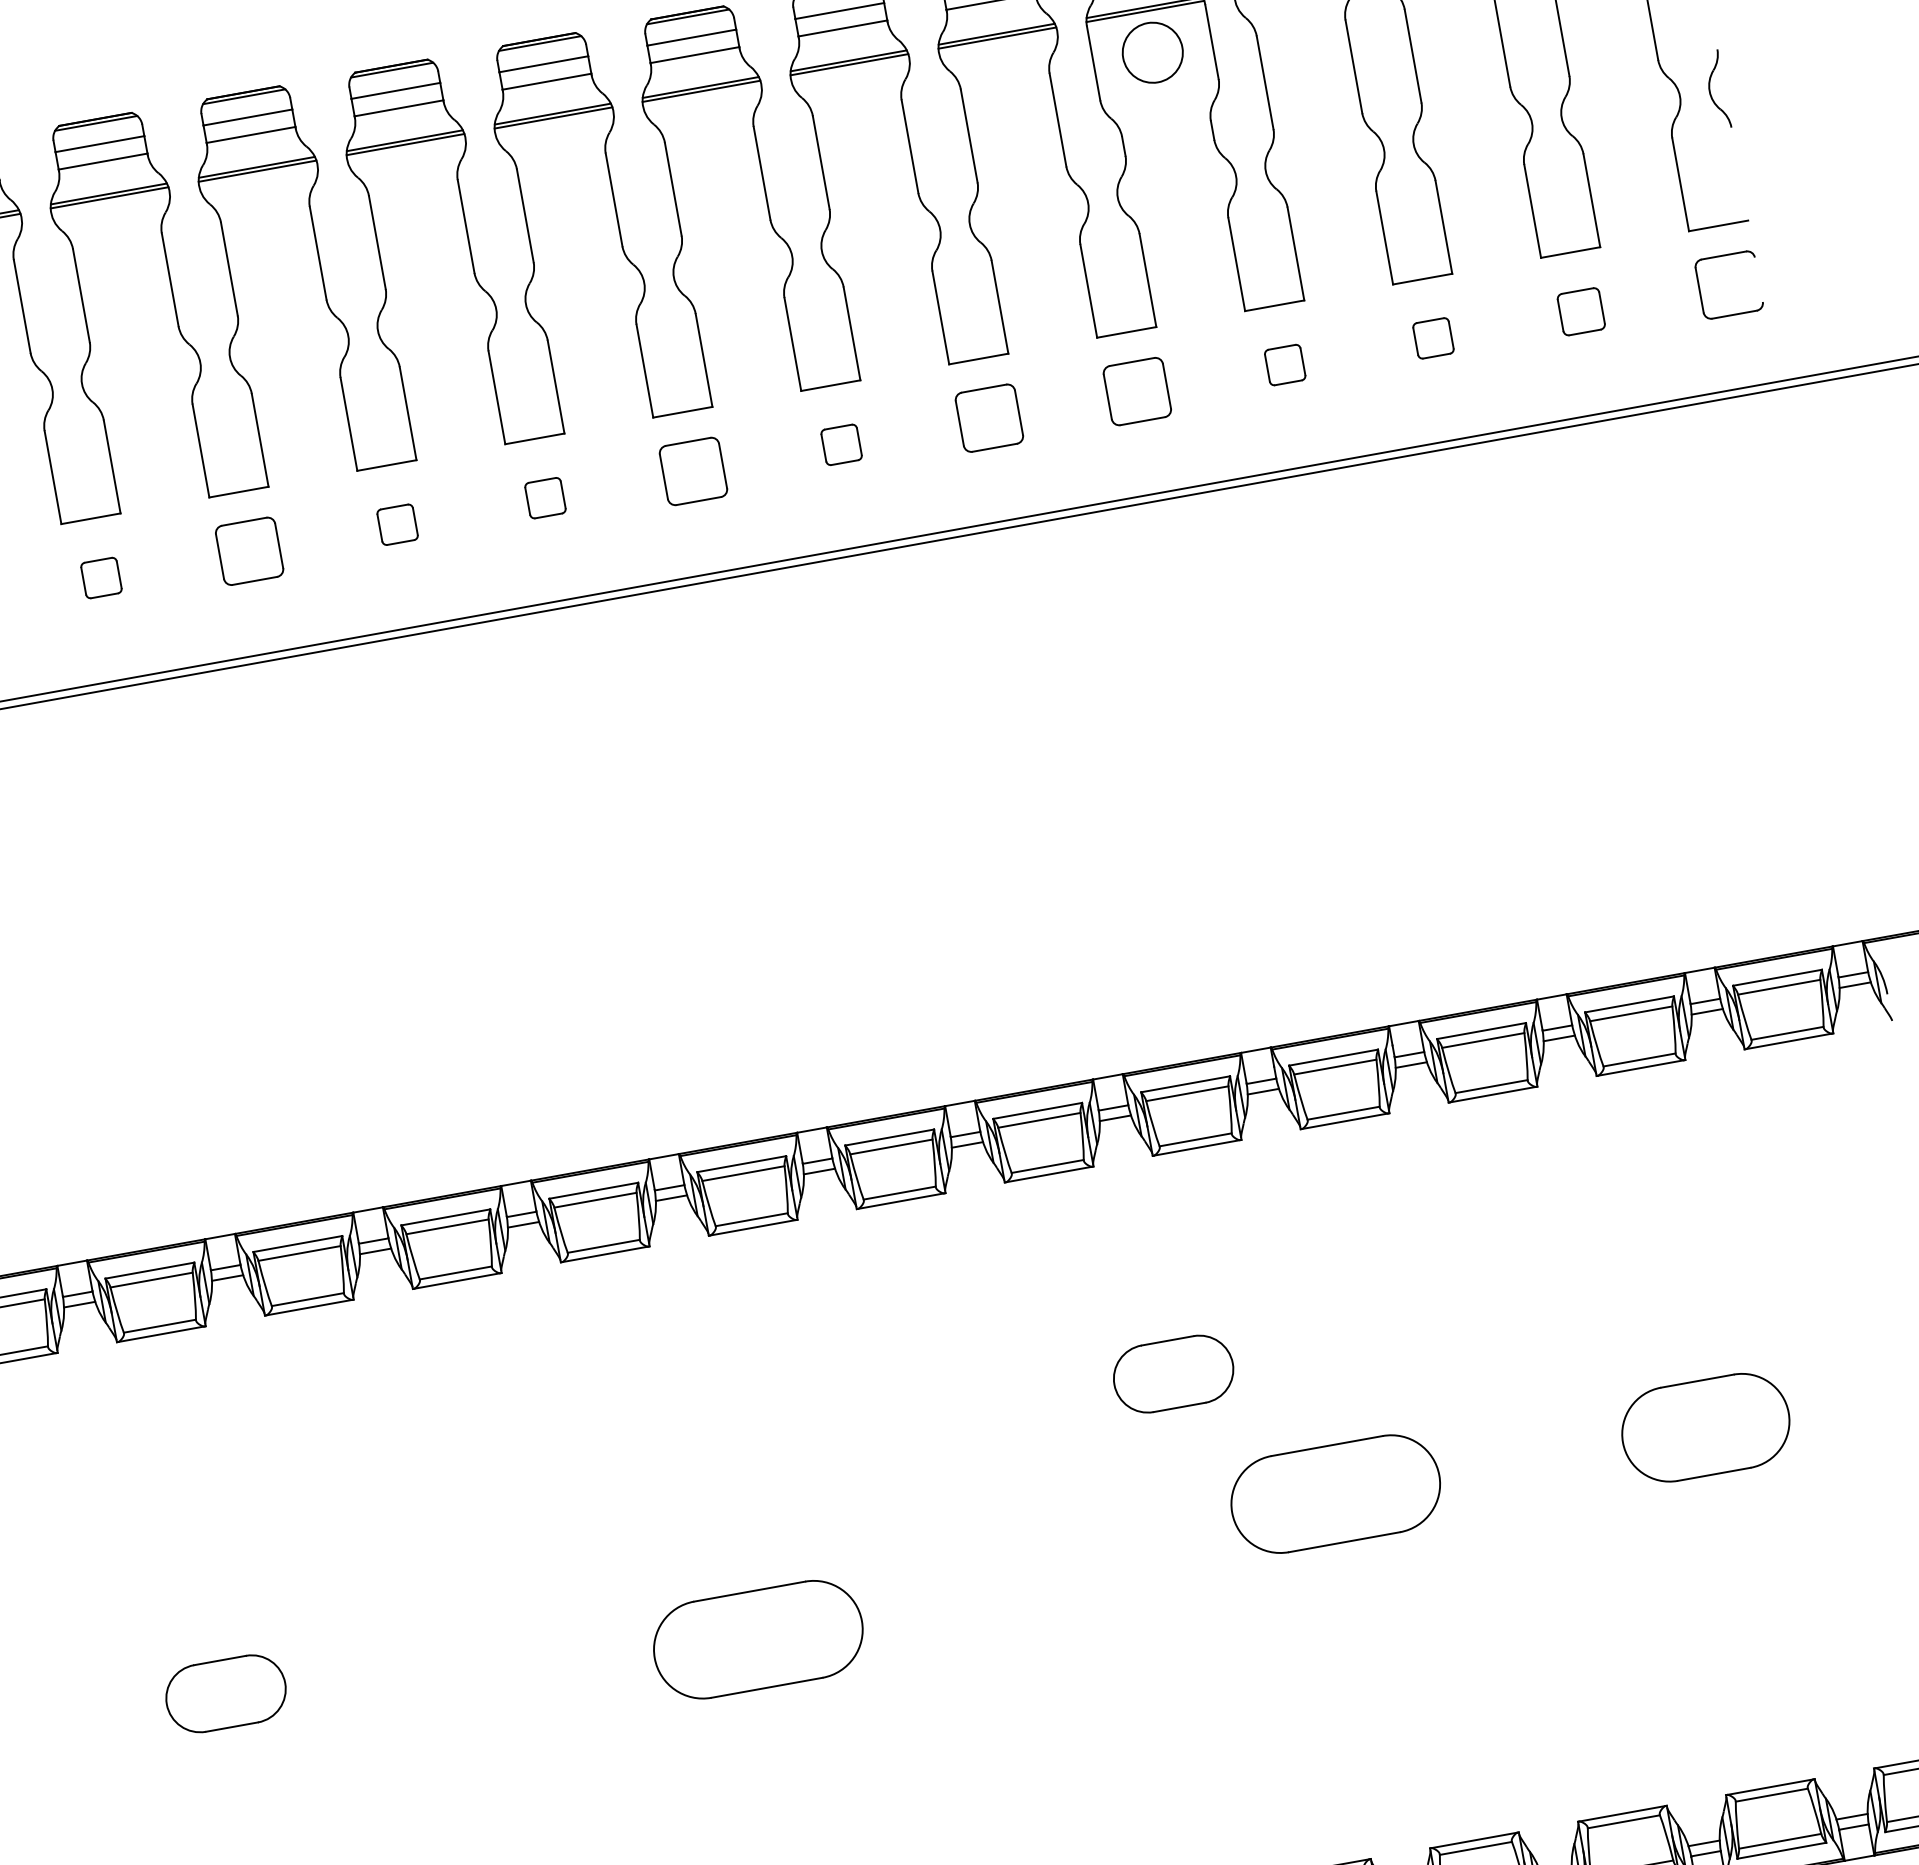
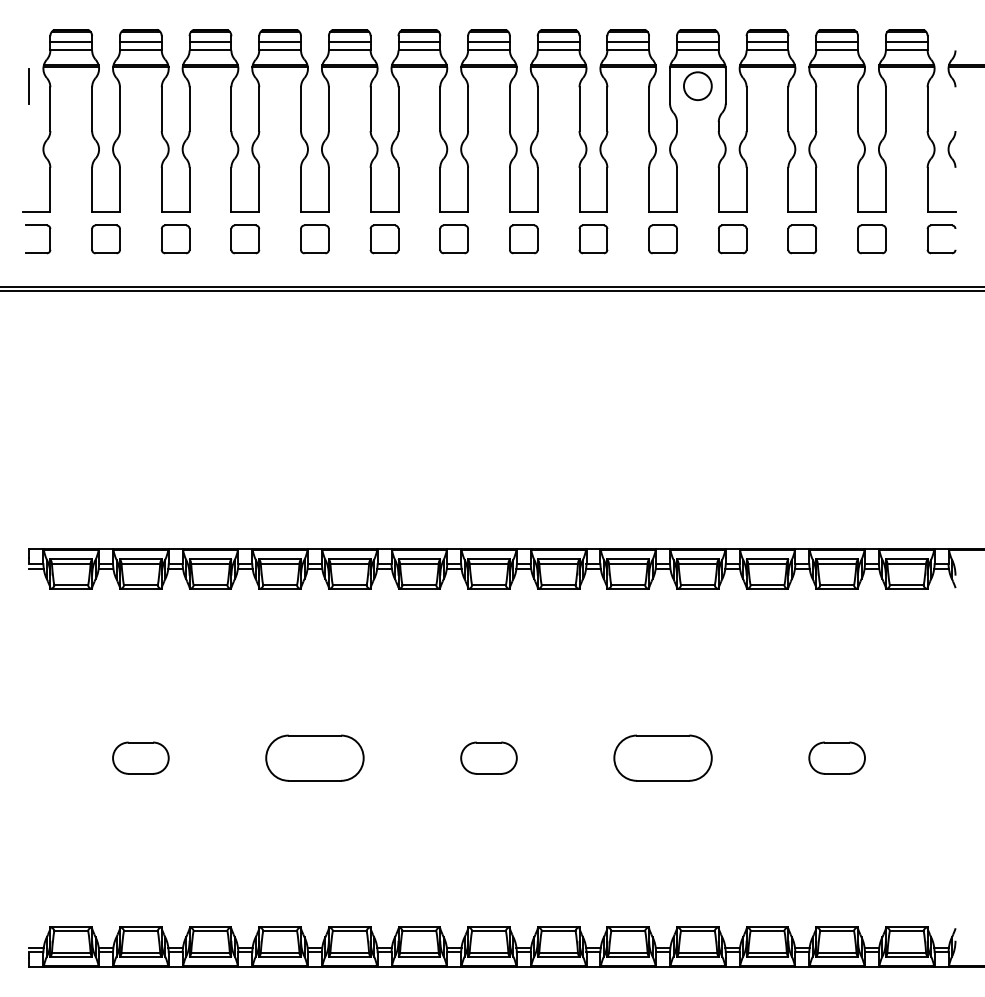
part: (1580, 312) -> (871, 239), size x1.43
part: (1433, 338) -> (802, 239), size x1.67
part: (1284, 365) -> (732, 239), size x1.67
part: (840, 445) -> (523, 239), size x1.67
part: (545, 498) -> (384, 239), size x1.67
part: (396, 525) -> (314, 239), size x1.67
part: (101, 578) -> (175, 239), size x1.67
part: (1172, 1372) -> (488, 757), moved
part: (1704, 1426) -> (836, 757), size x0.71
part: (757, 1638) -> (314, 757), moved

